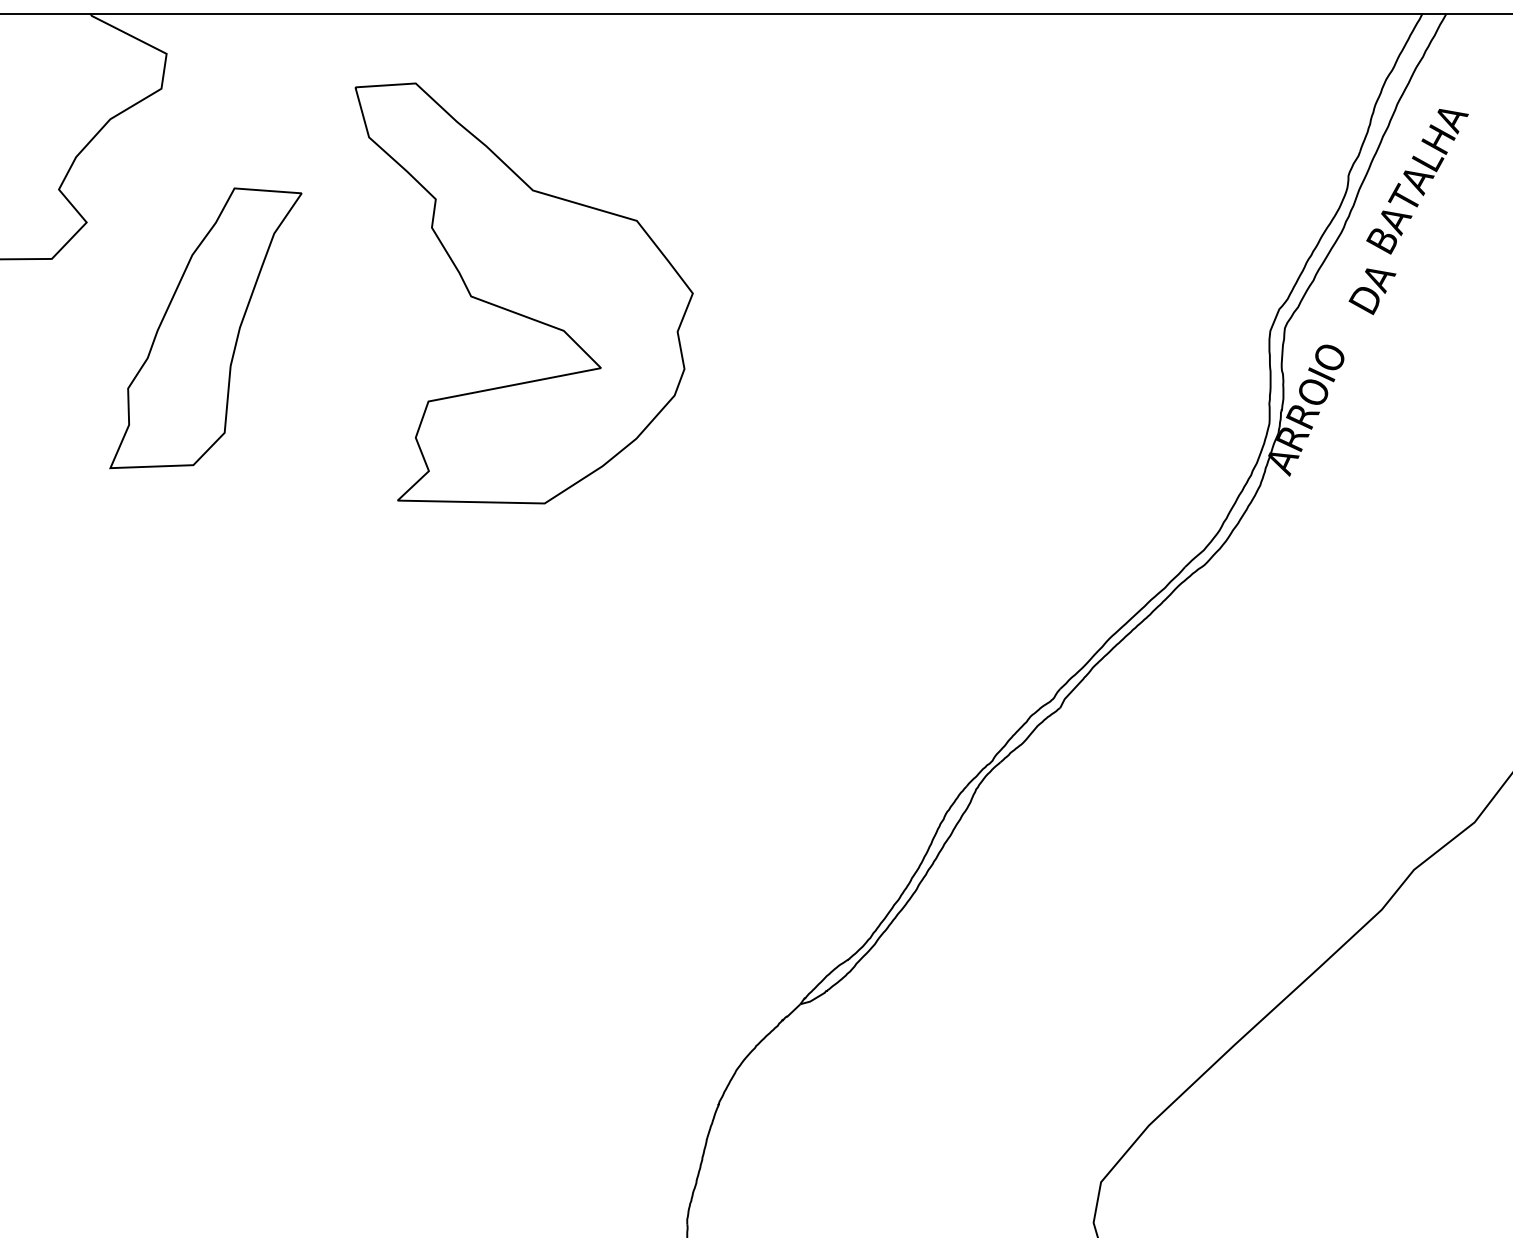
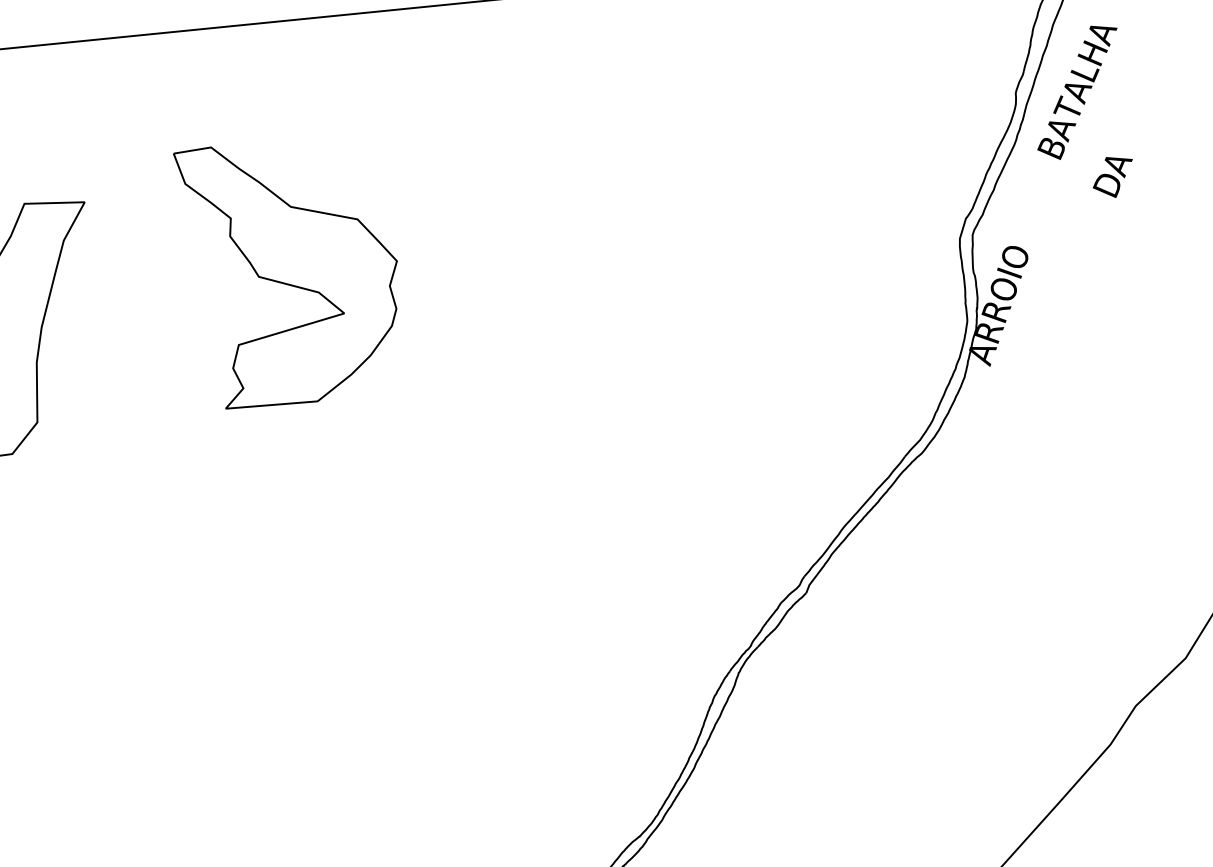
text: (1372, 291) -> (1113, 177), moved
part: (523, 293) -> (291, 271), size x0.7

